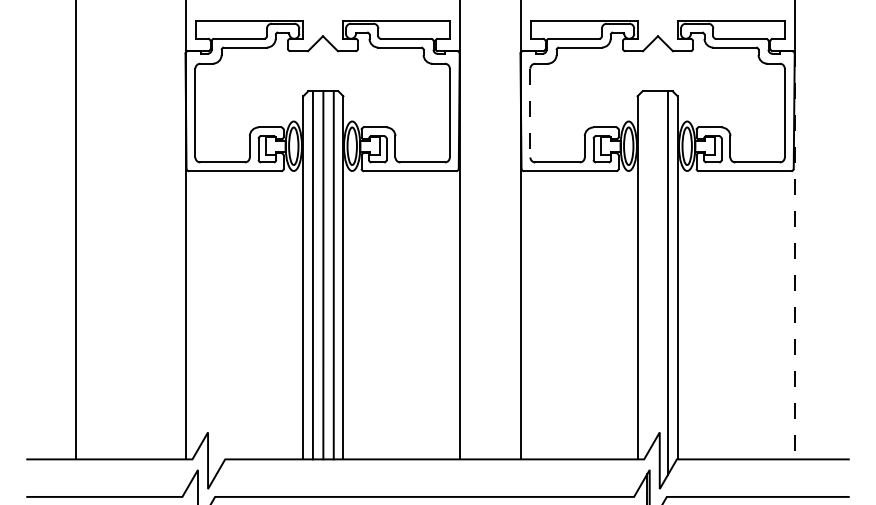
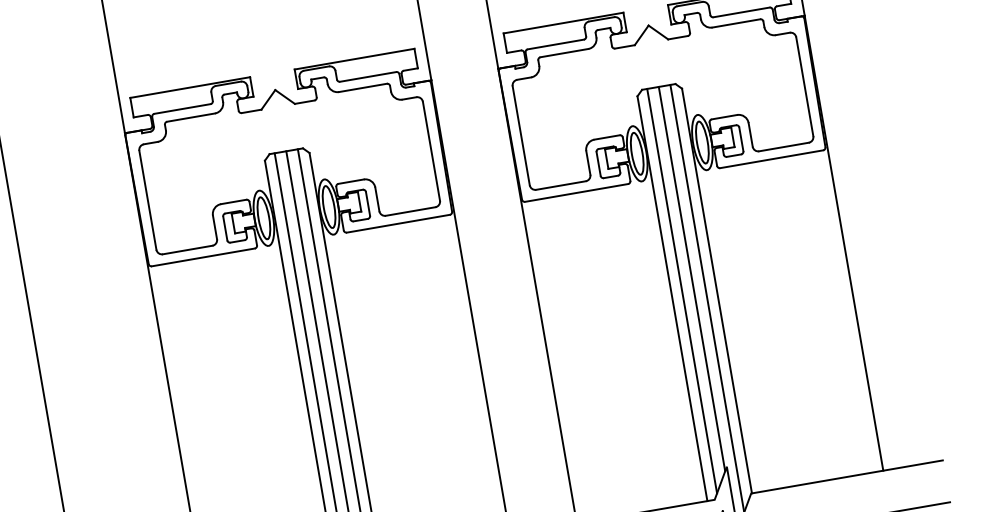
line: (530, 113) -> (521, 136), dashed -> solid
line: (795, 255) -> (844, 243), dashed -> solid
line: (657, 263) -> (691, 278), added
line: (647, 272) -> (682, 290), added

